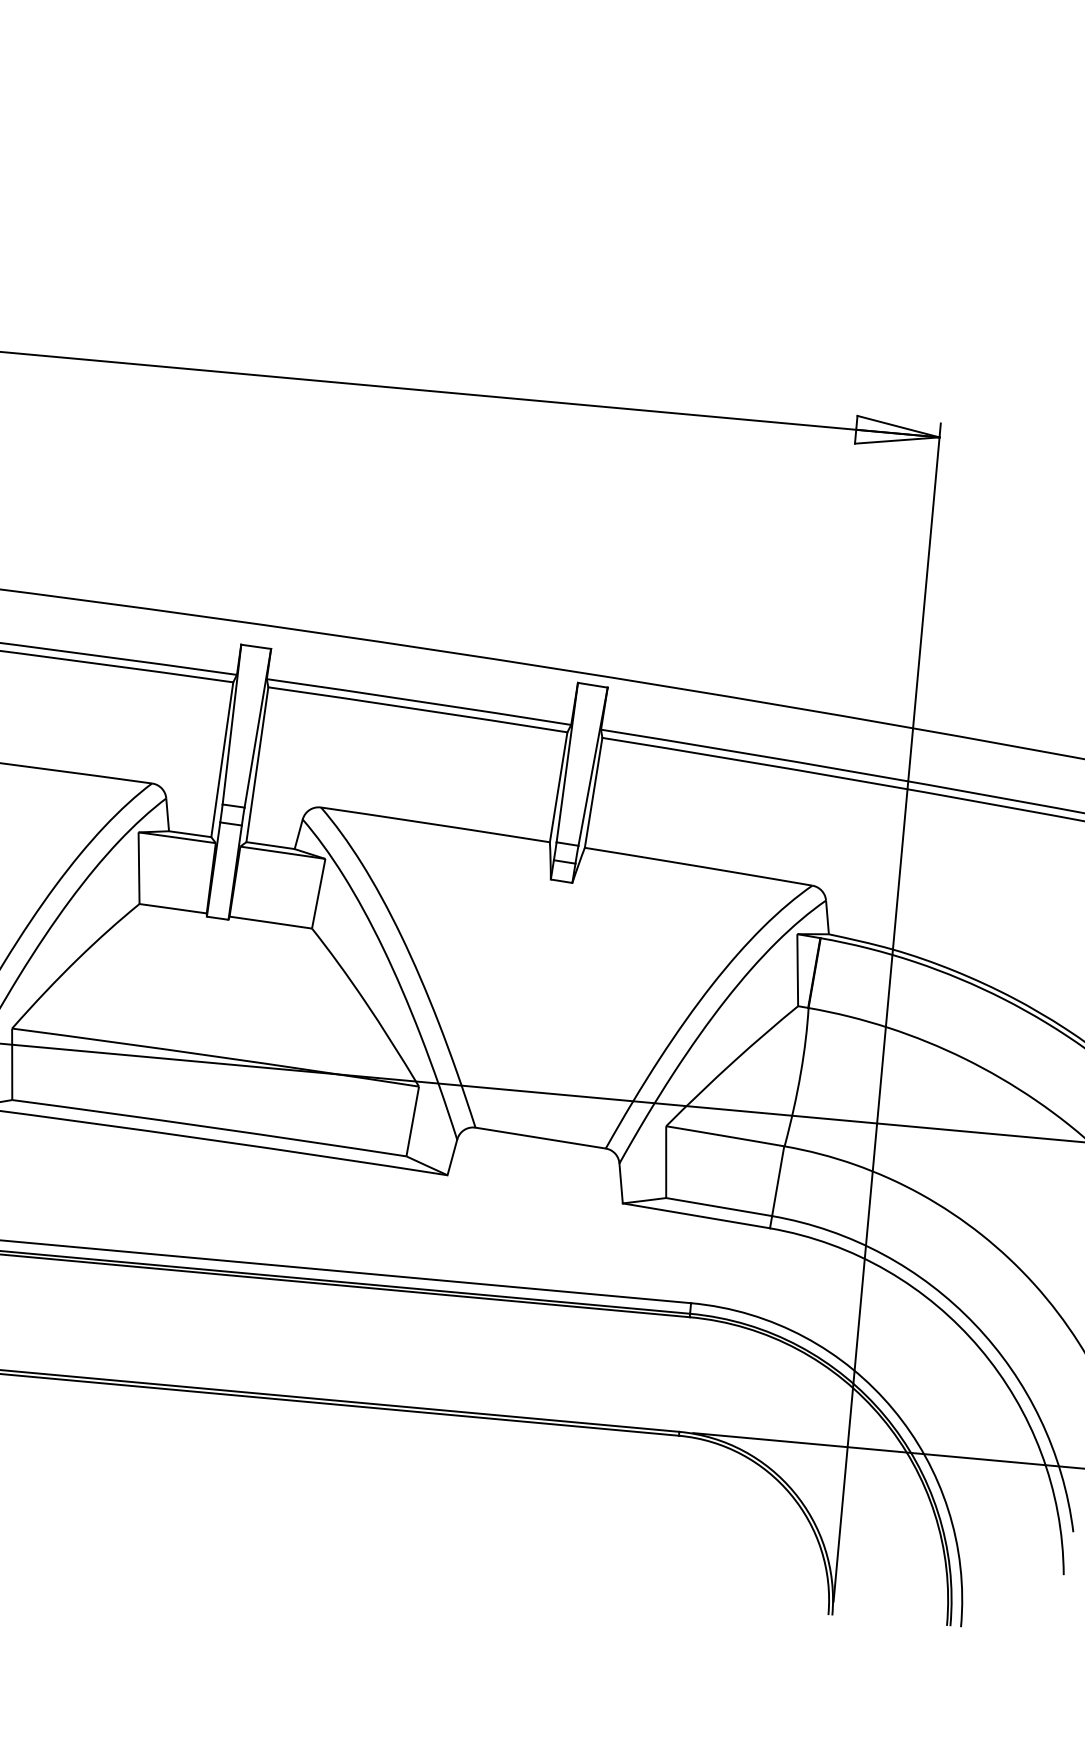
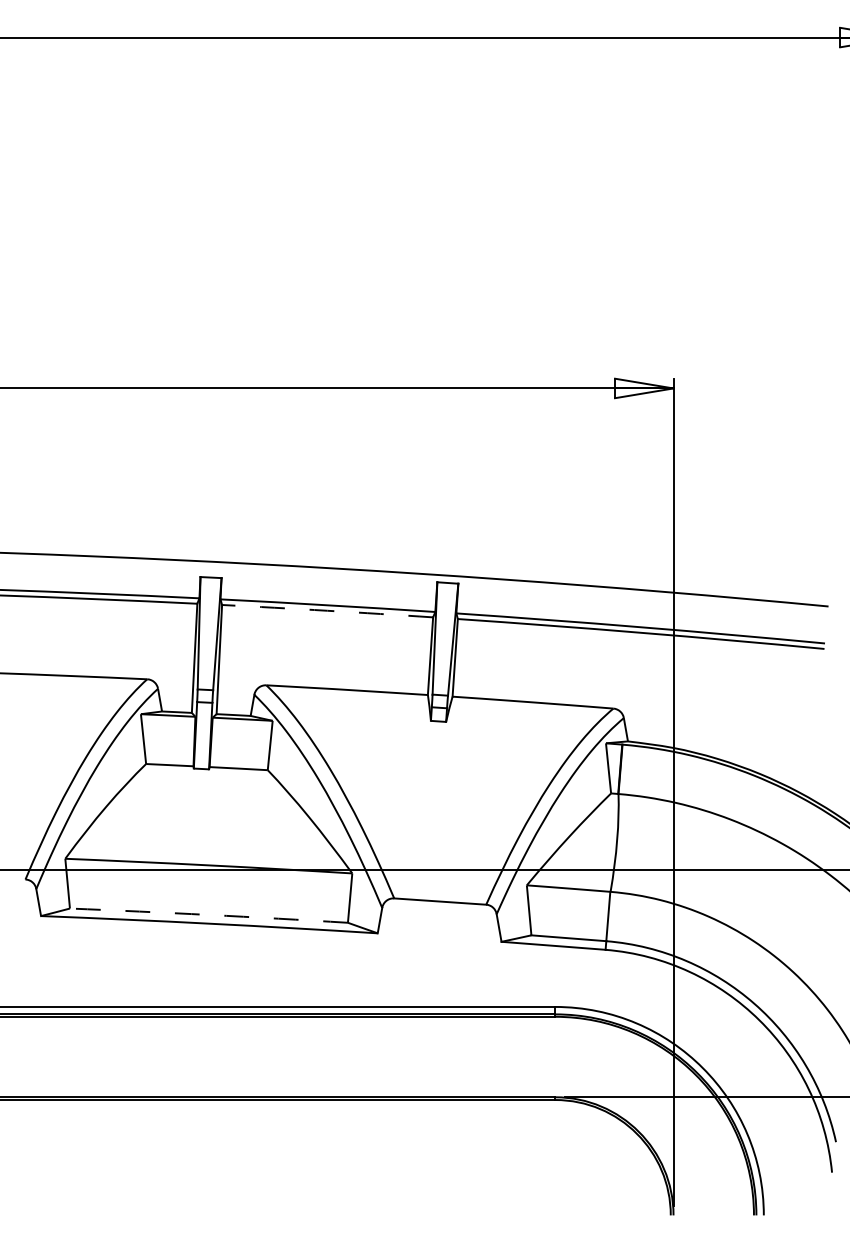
arc: (417, 708) -> (327, 610), solid -> dashed
arc: (208, 1126) -> (208, 914), solid -> dashed

